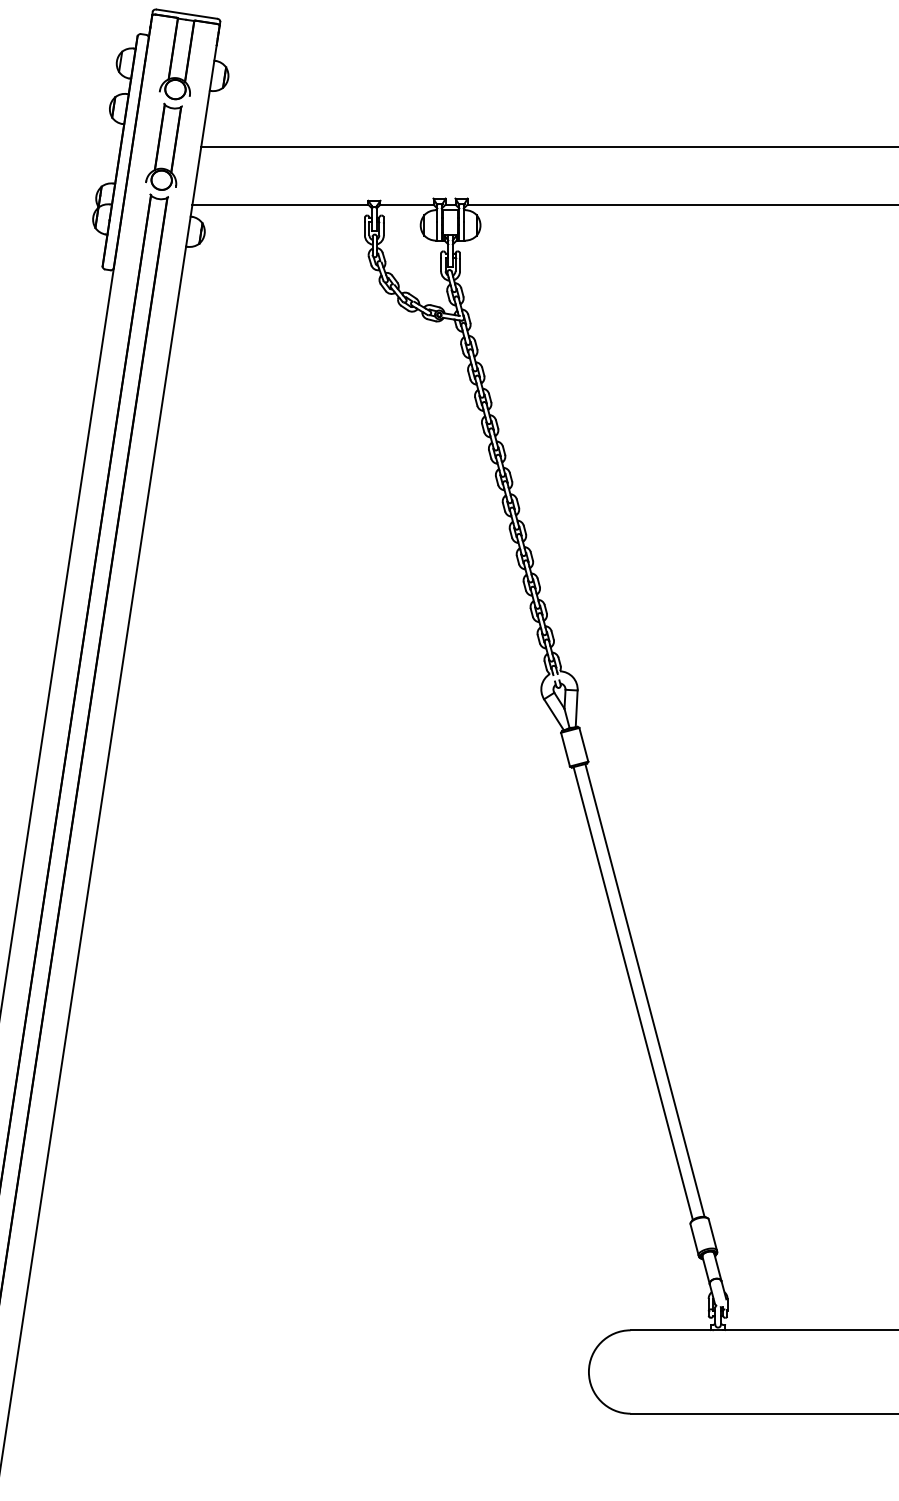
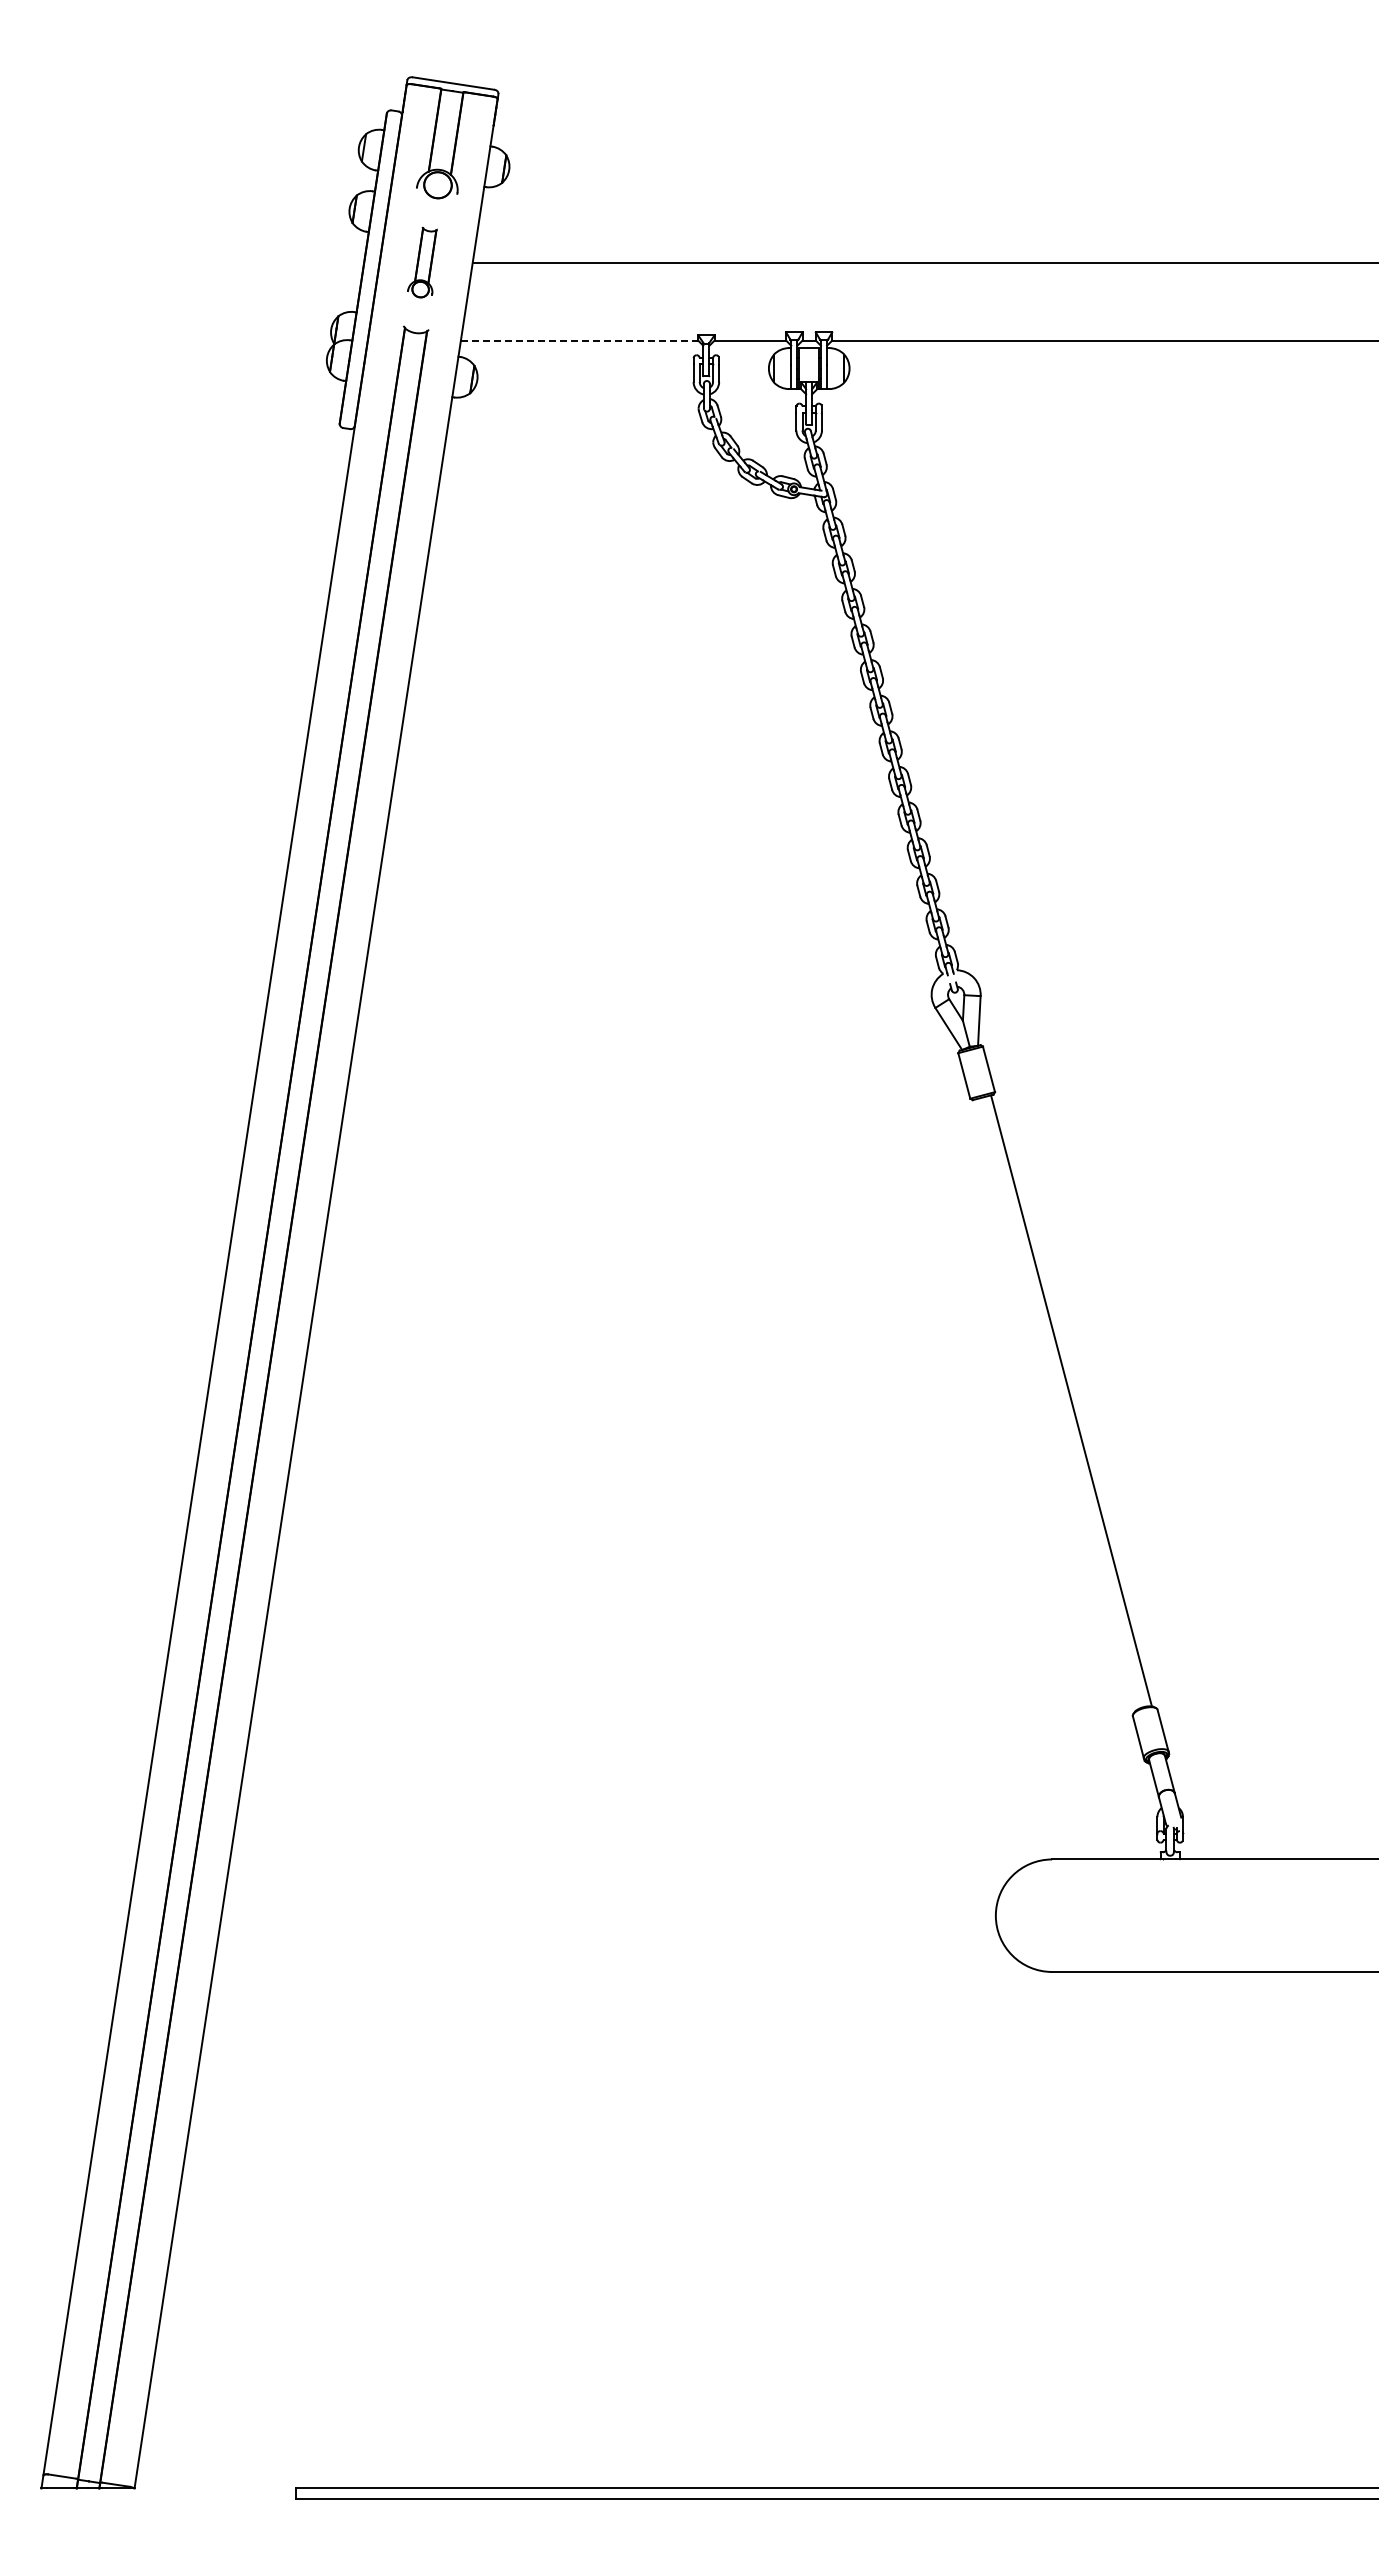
part: (164, 146) -> (422, 262), size x0.6
line: (280, 204) -> (579, 340), solid -> dashed
line: (633, 993) -> (1055, 1404), removed

